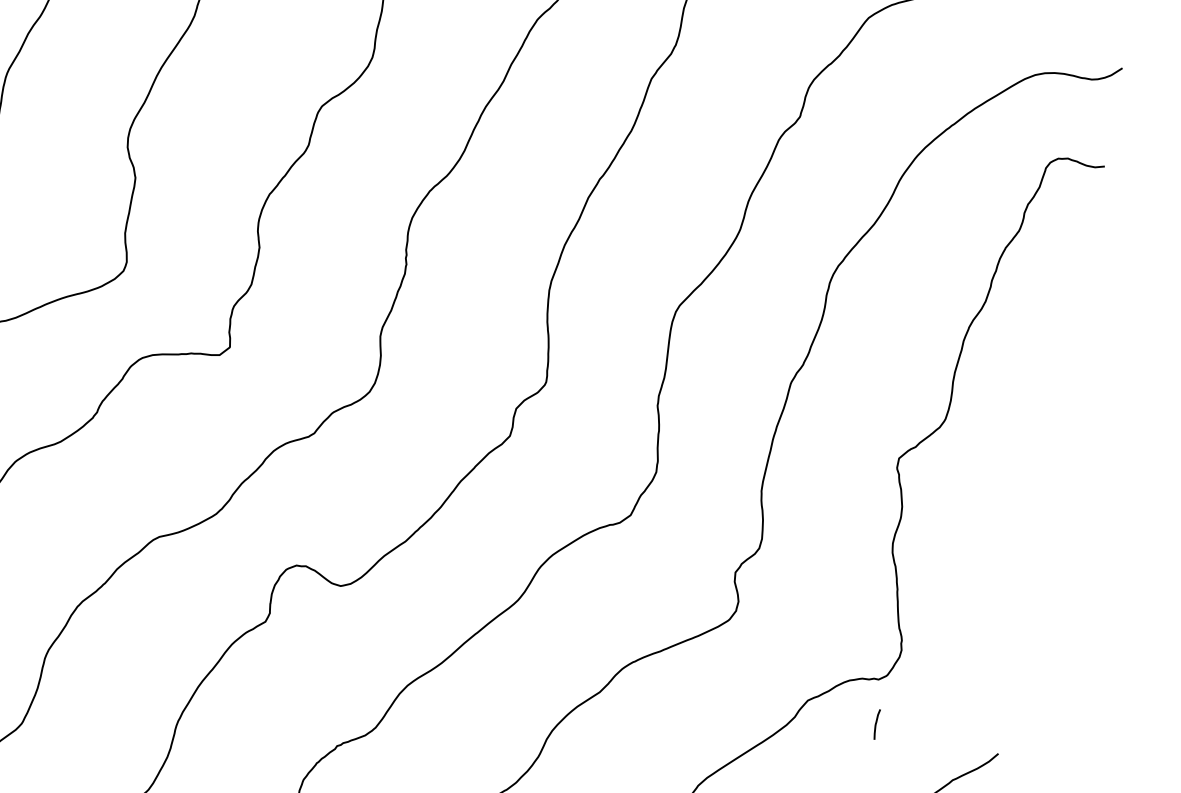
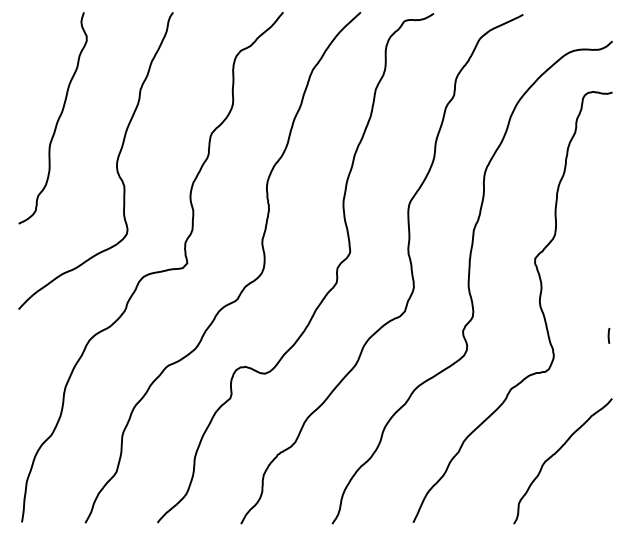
line: (875, 723) -> (608, 335), moved

